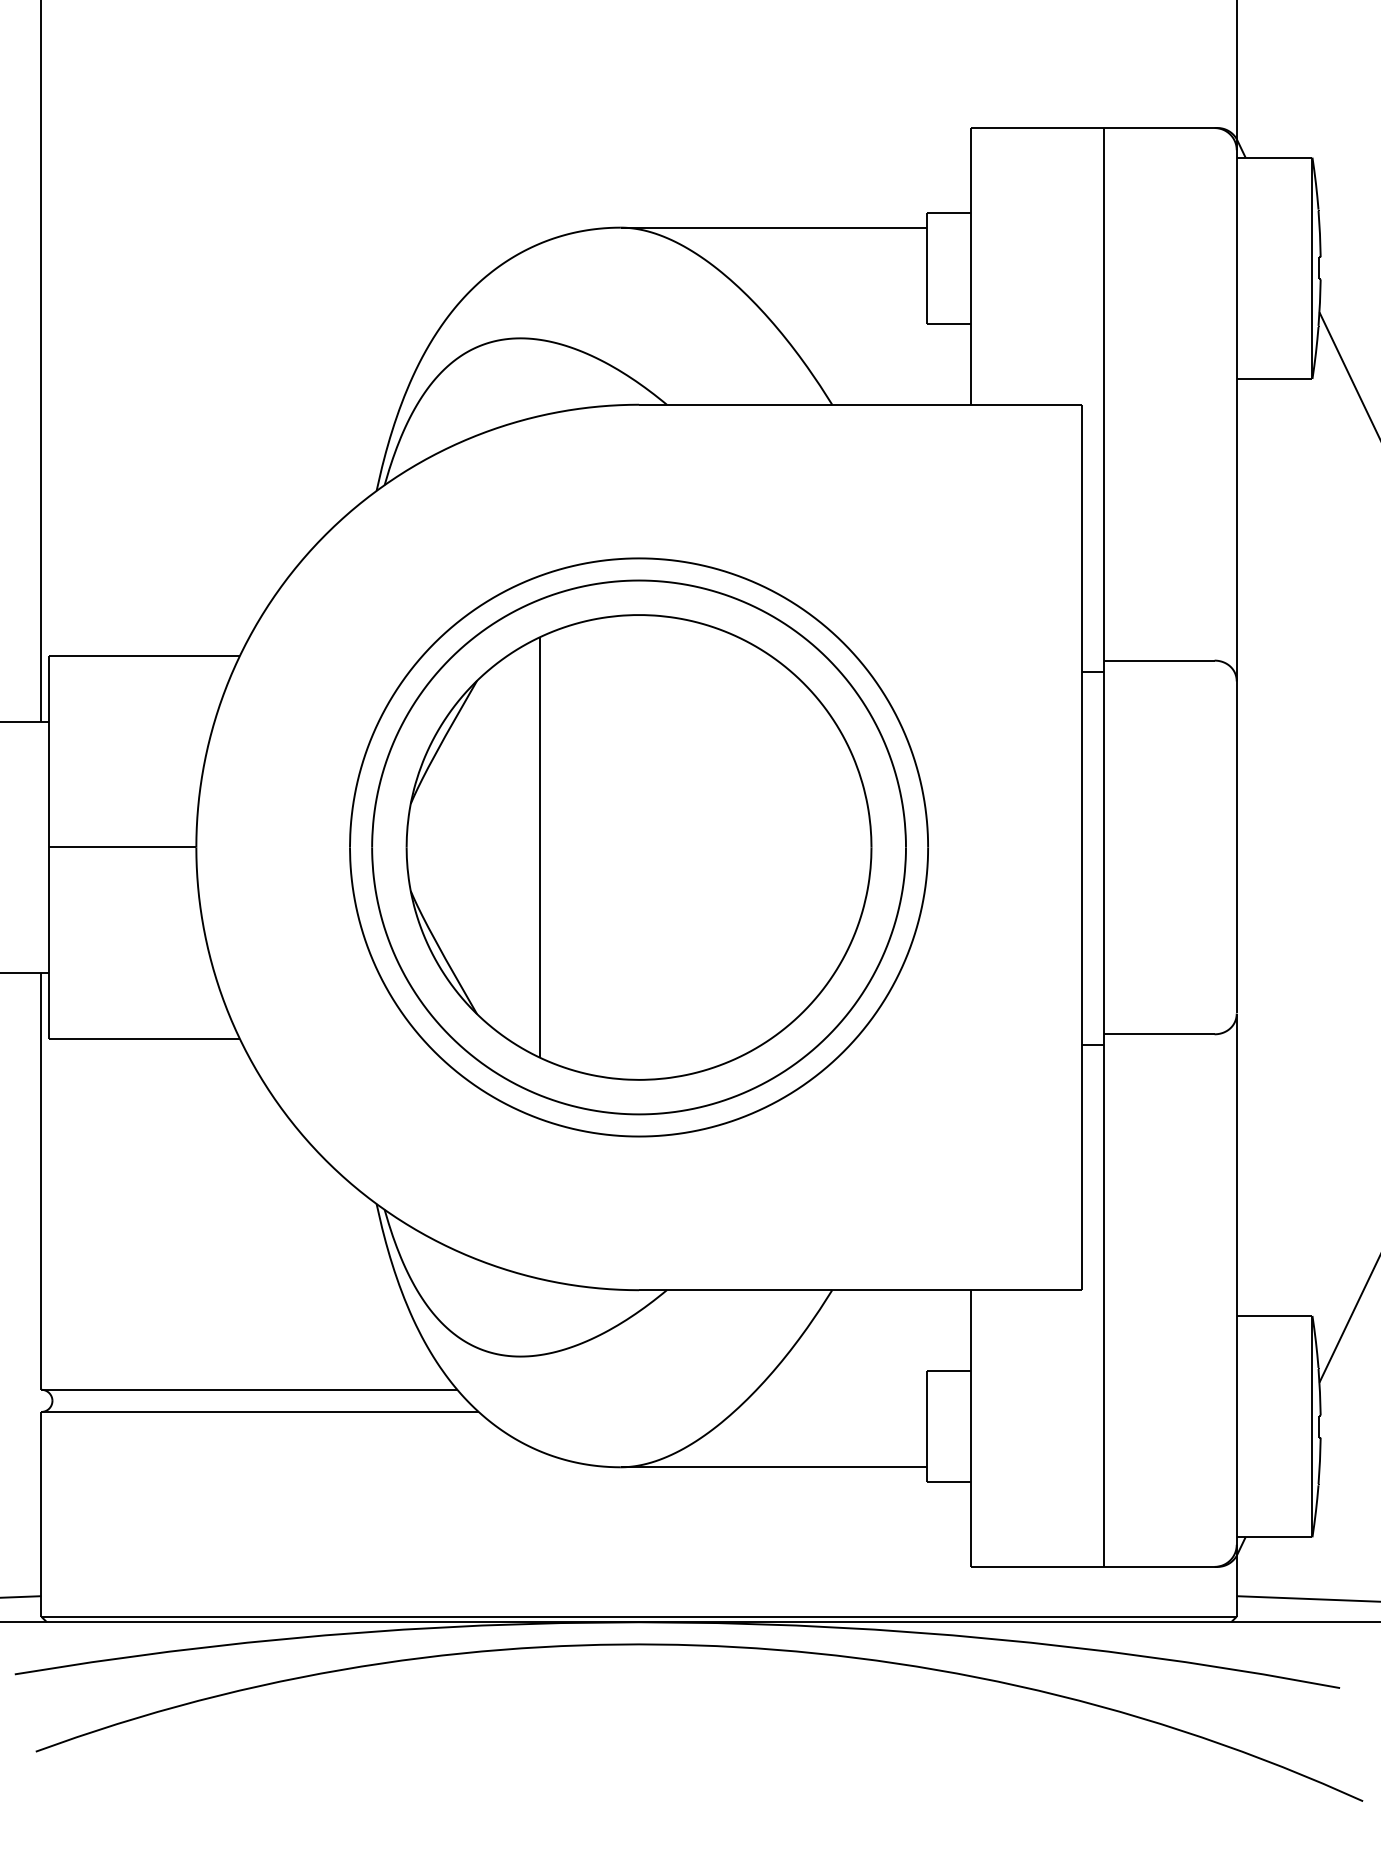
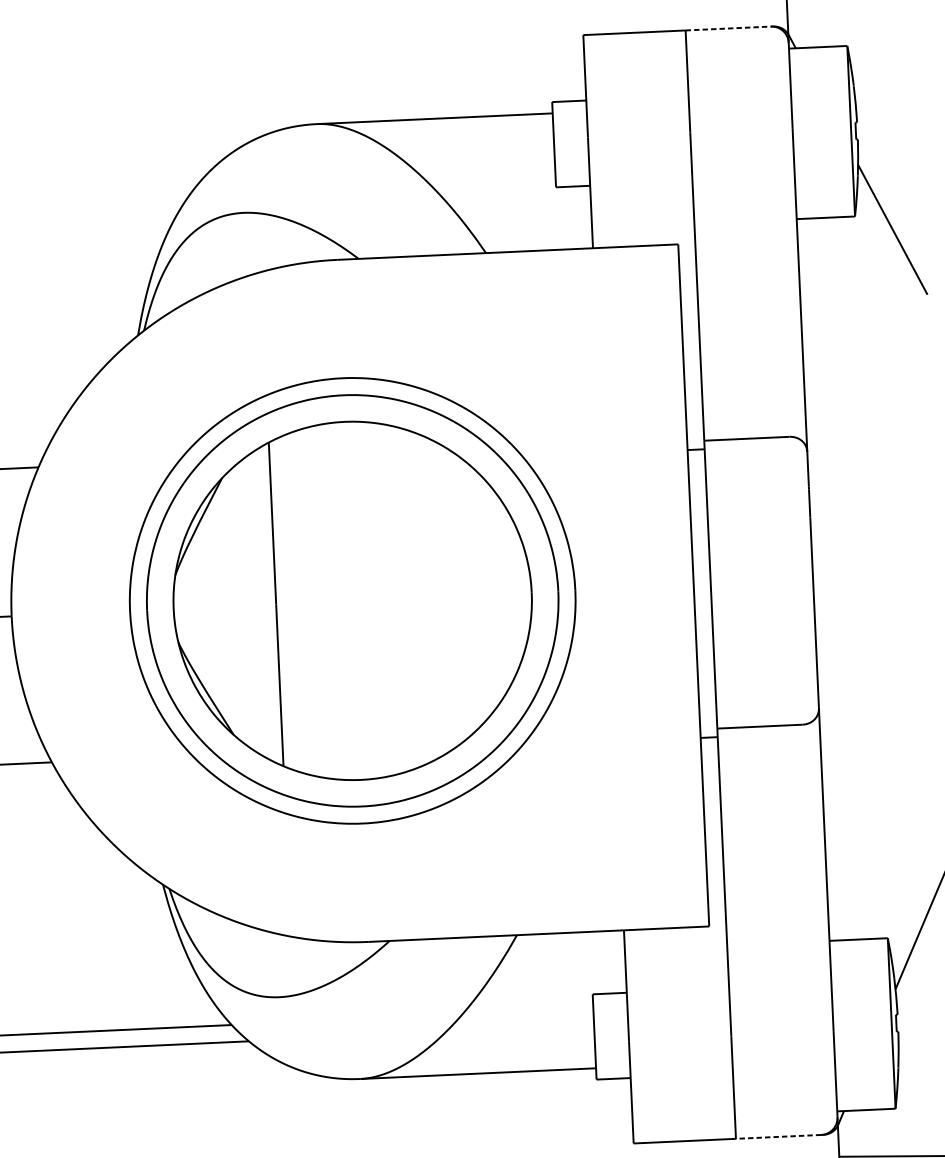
line: (1159, 128) -> (728, 28), solid -> dashed
line: (1158, 1566) -> (777, 1136), solid -> dashed

